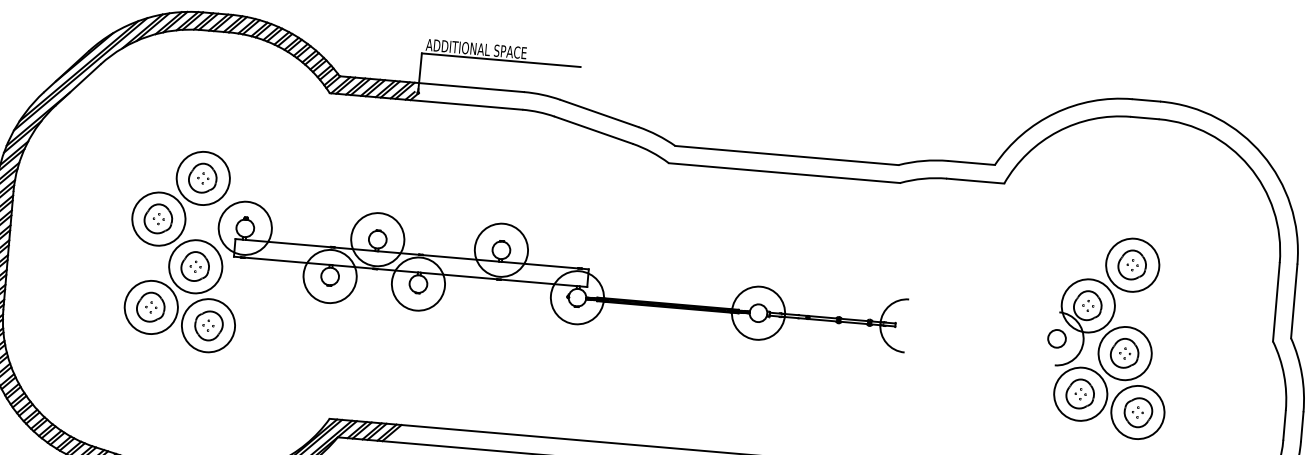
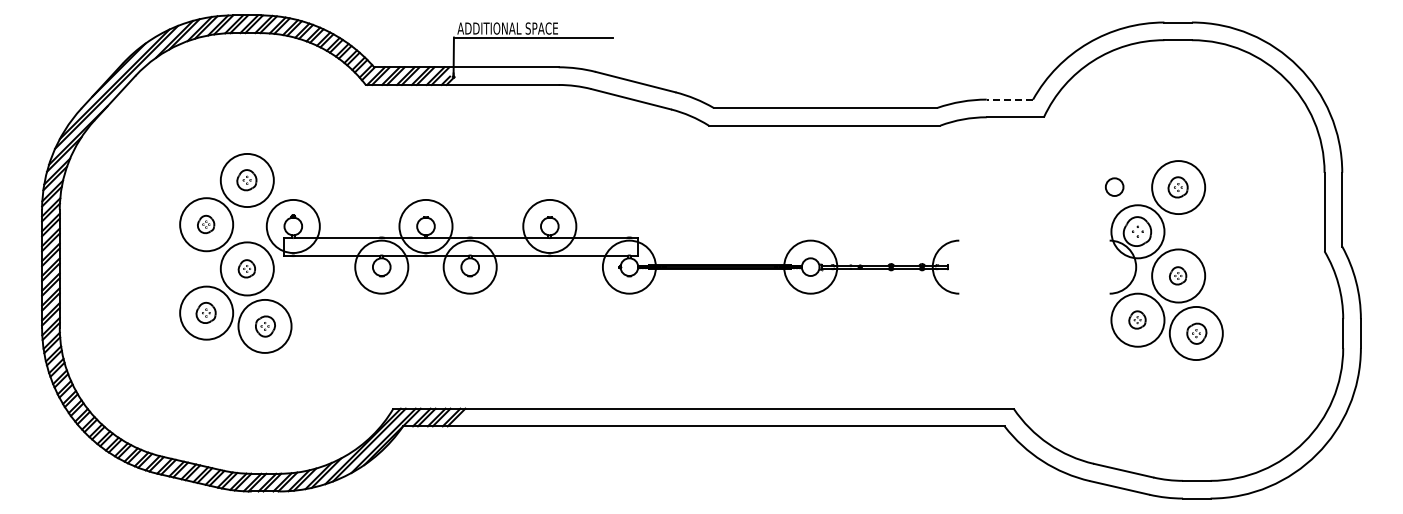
line: (971, 162) -> (1009, 99), solid -> dashed
part: (202, 177) -> (246, 179), size x0.7
part: (157, 218) -> (205, 224), size x0.6
part: (1131, 265) -> (1177, 187), size x0.7
part: (194, 266) -> (246, 268), size x0.6
part: (150, 306) -> (205, 312), size x0.7
part: (208, 325) -> (265, 326), size x0.7
circle: (1056, 338) -> (1114, 186), moved
part: (1124, 352) -> (1177, 275), size x0.6
part: (1080, 393) -> (1137, 319), size x0.6
part: (1138, 412) -> (1196, 333), size x0.7

